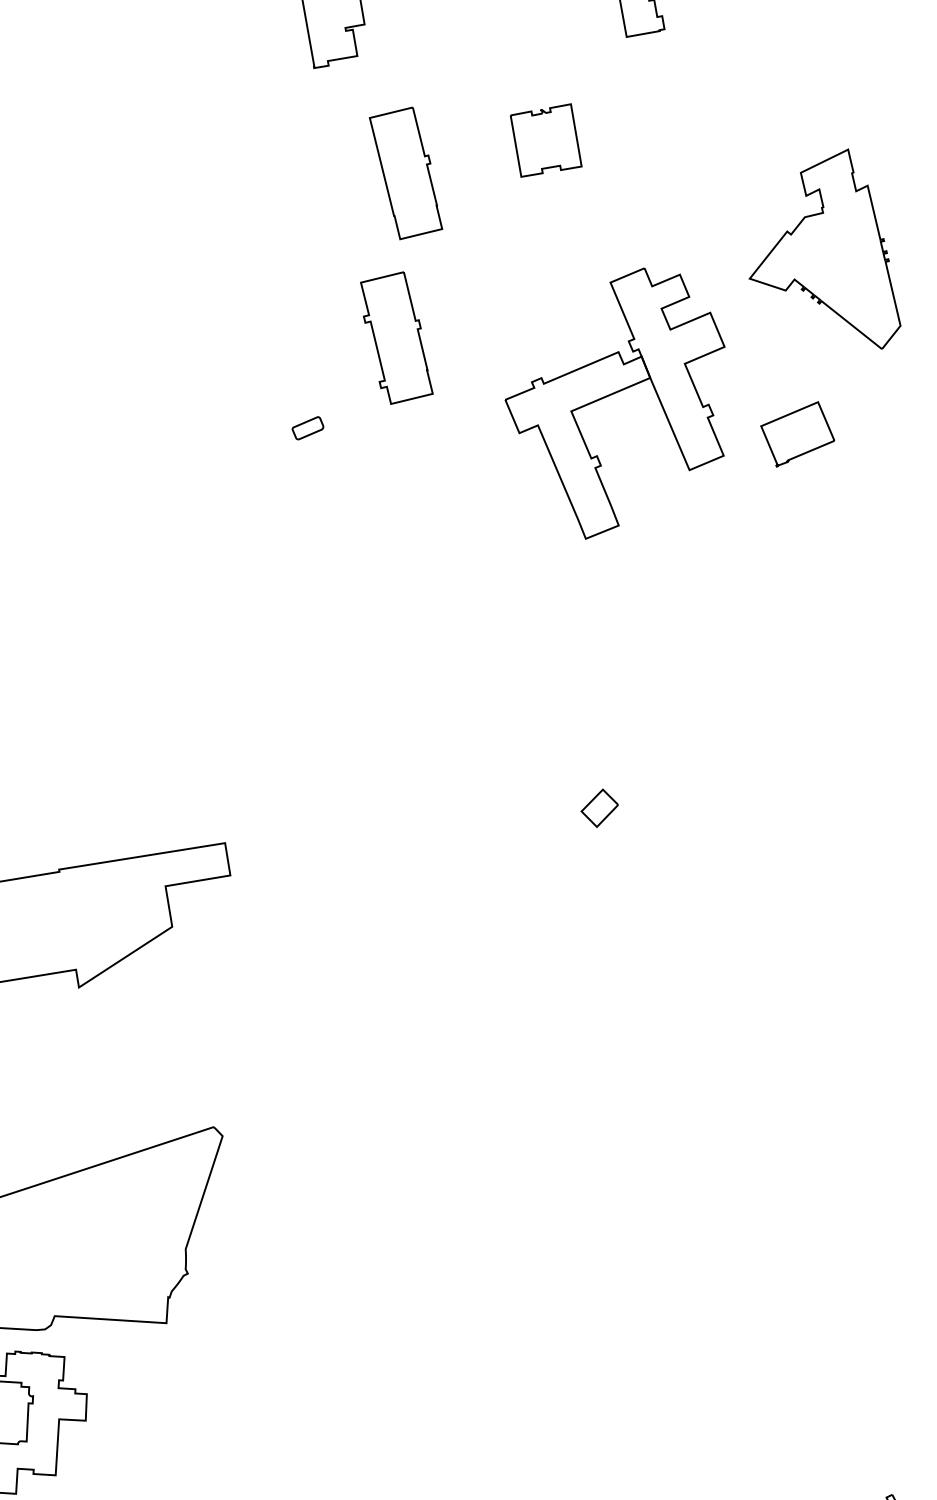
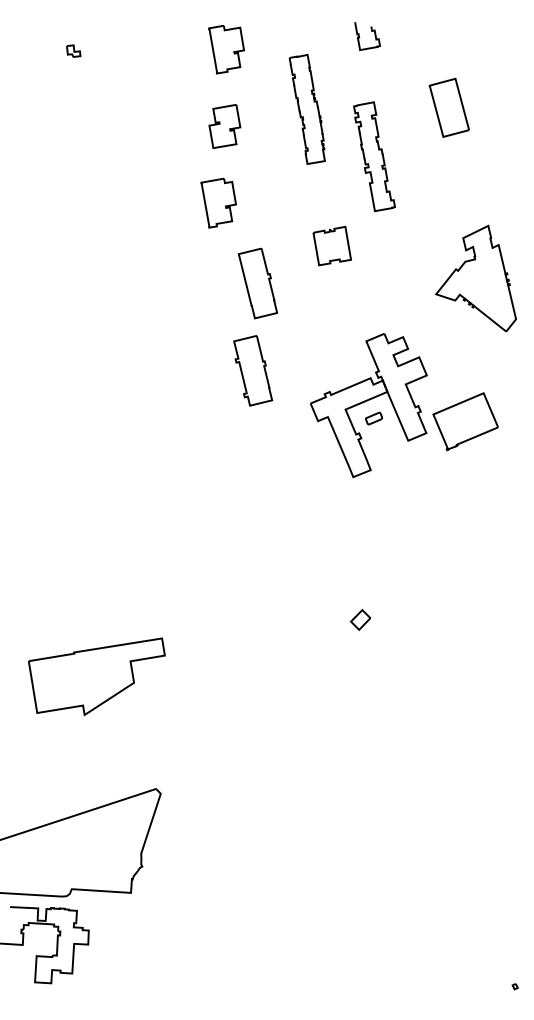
part: (544, 139) -> (331, 245), moved
part: (823, 248) -> (475, 278), moved
part: (306, 428) -> (373, 418), moved
part: (797, 433) -> (465, 421), size x1.67

